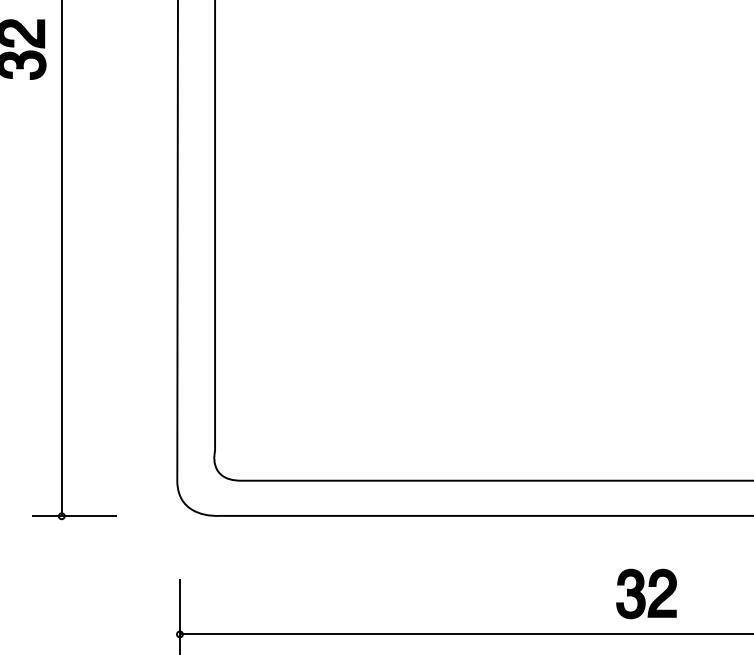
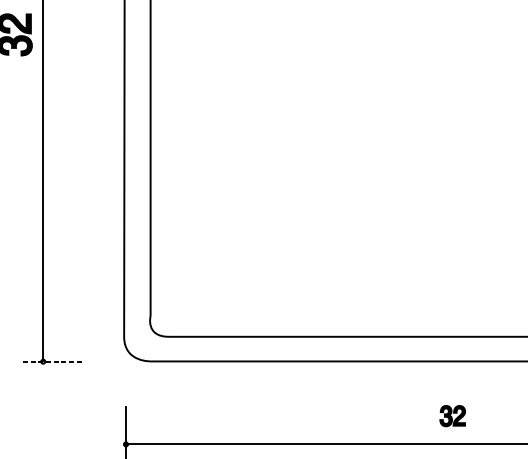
line: (74, 516) -> (52, 361), solid -> dashed
part: (646, 593) -> (452, 415), size x0.6

